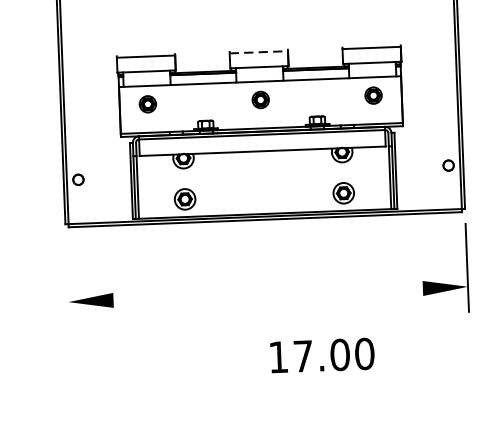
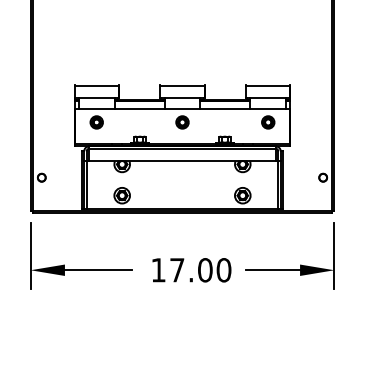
line: (258, 52) -> (182, 86), dashed -> solid
line: (67, 282) -> (30, 255), added
line: (386, 290) -> (272, 270), added
line: (157, 299) -> (98, 270), added
text: (321, 355) -> (191, 270), moved

